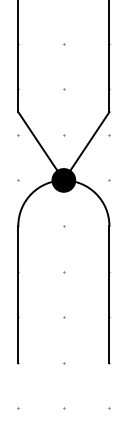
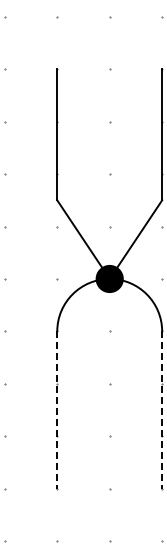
line: (18, 294) -> (57, 410), solid -> dashed
line: (109, 294) -> (162, 410), solid -> dashed

